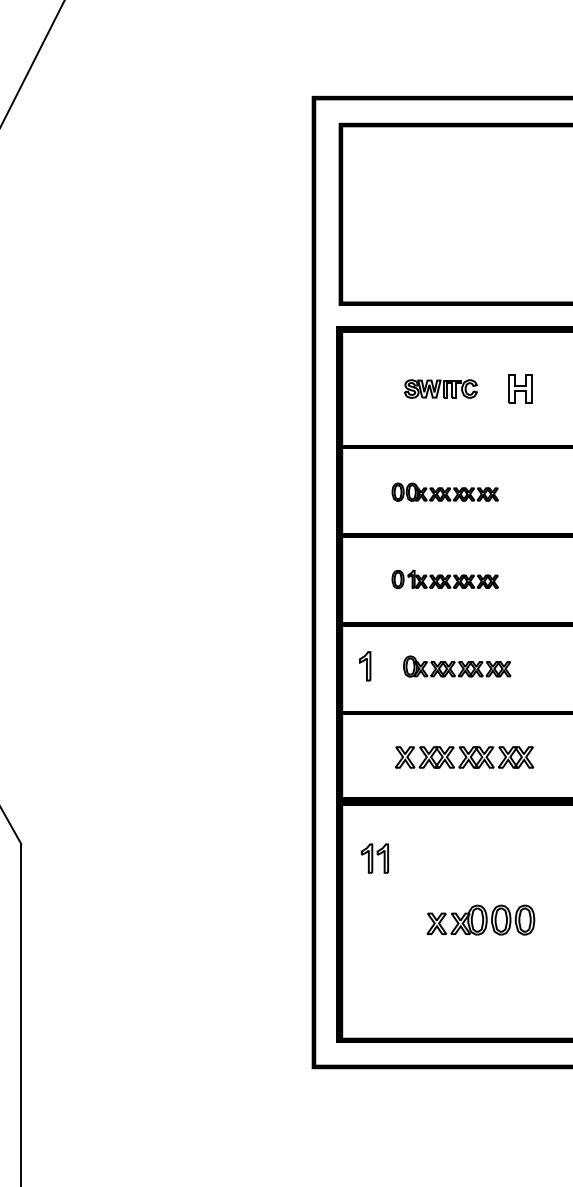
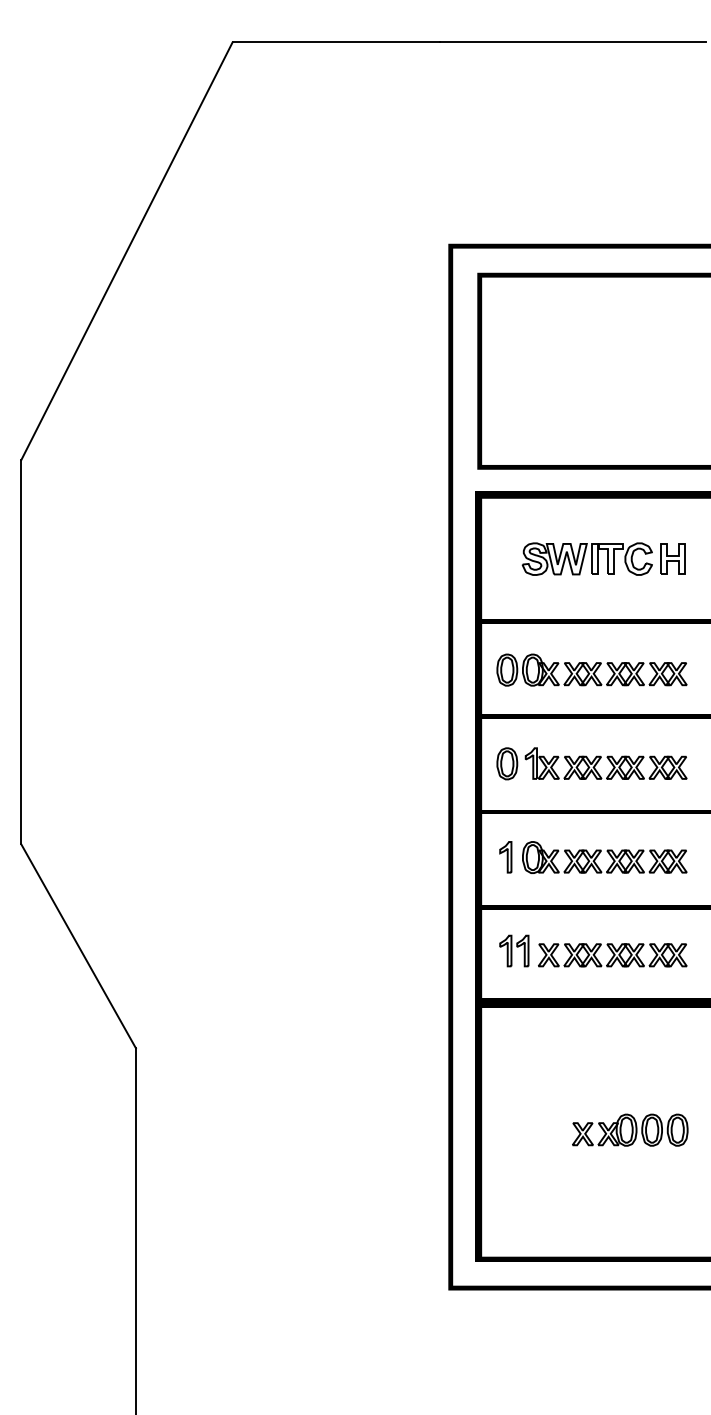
part: (440, 388) -> (586, 558), size x1.67
part: (444, 491) -> (591, 669), size x1.67
part: (444, 579) -> (591, 763), size x1.67
part: (456, 666) -> (604, 857), size x1.43
part: (375, 858) -> (514, 950), moved

